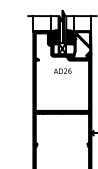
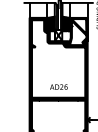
text: (62, 70) -> (58, 86), moved

